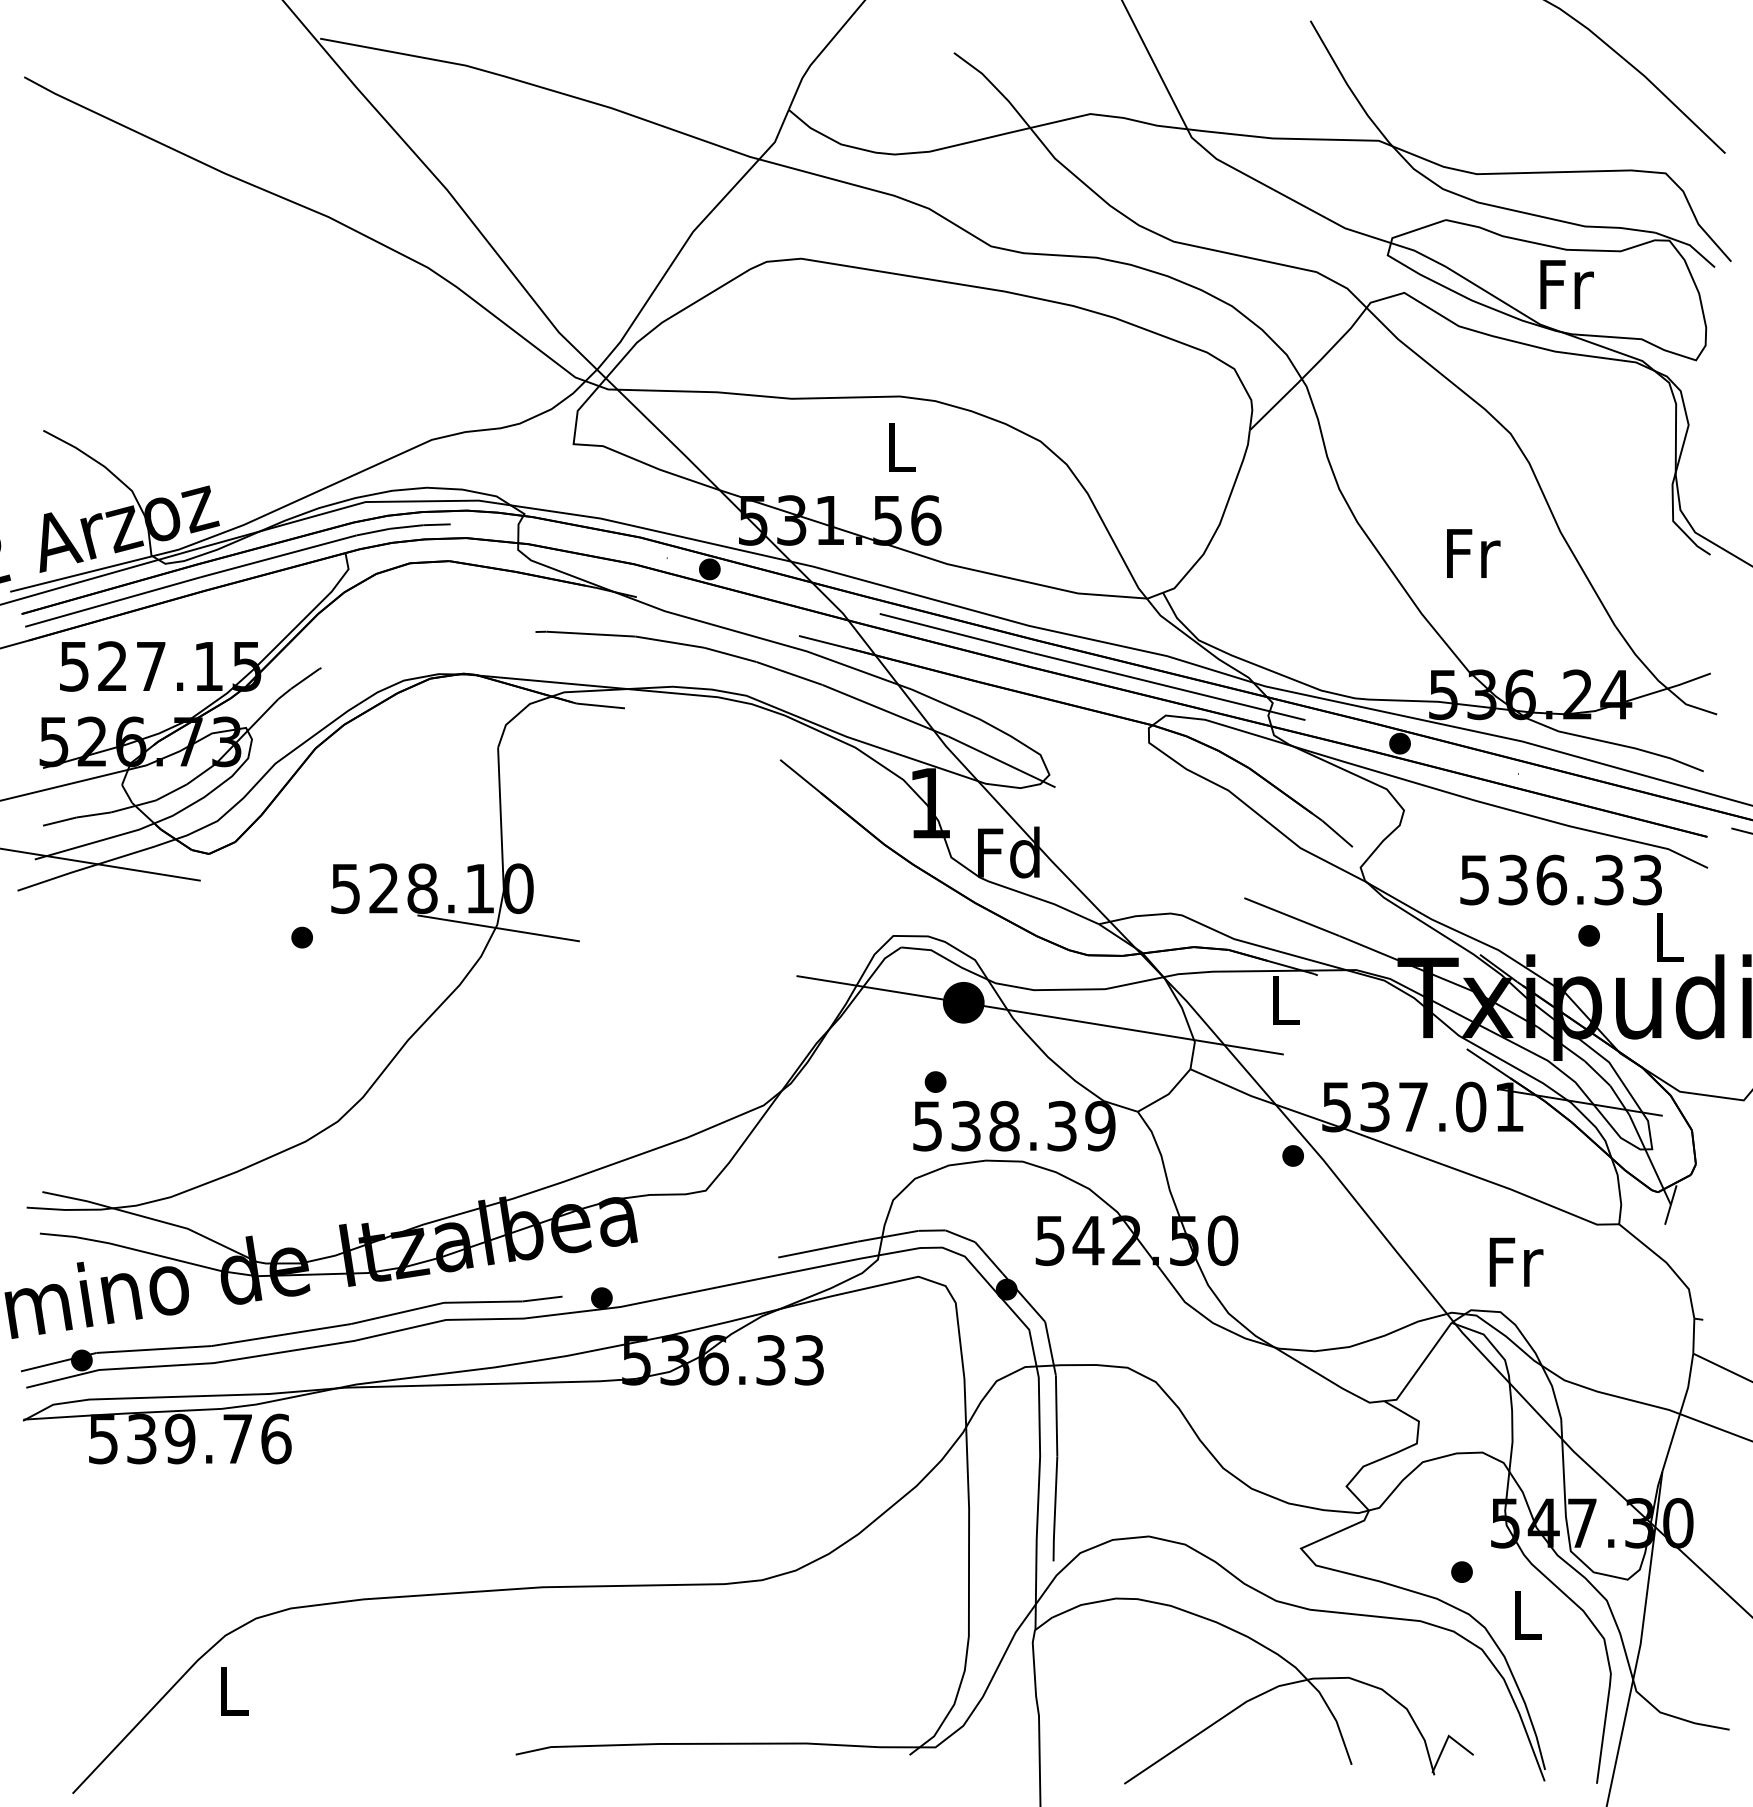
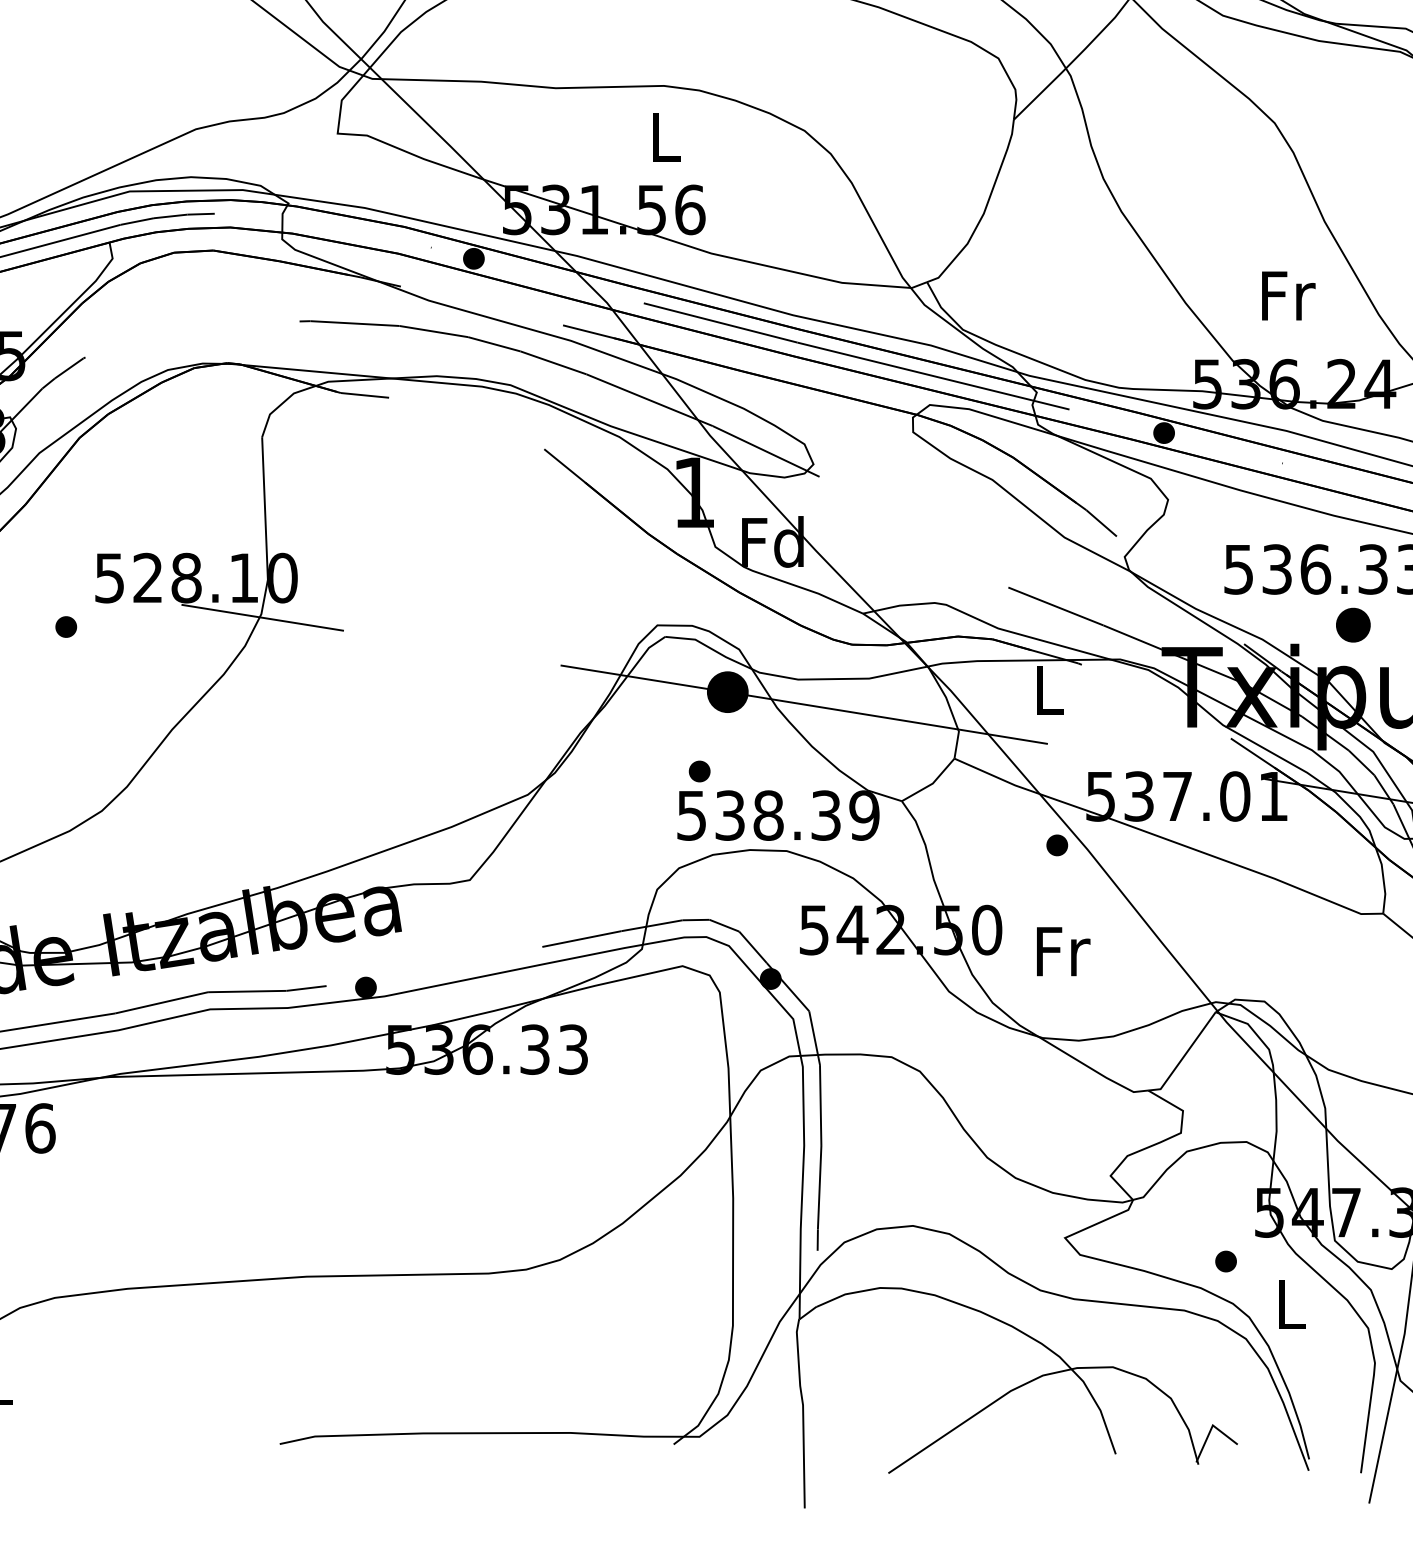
text: (1473, 553) -> (1288, 295), moved
part: (1588, 935) -> (1352, 624), size x1.6
text: (1516, 1261) -> (1063, 950), moved

